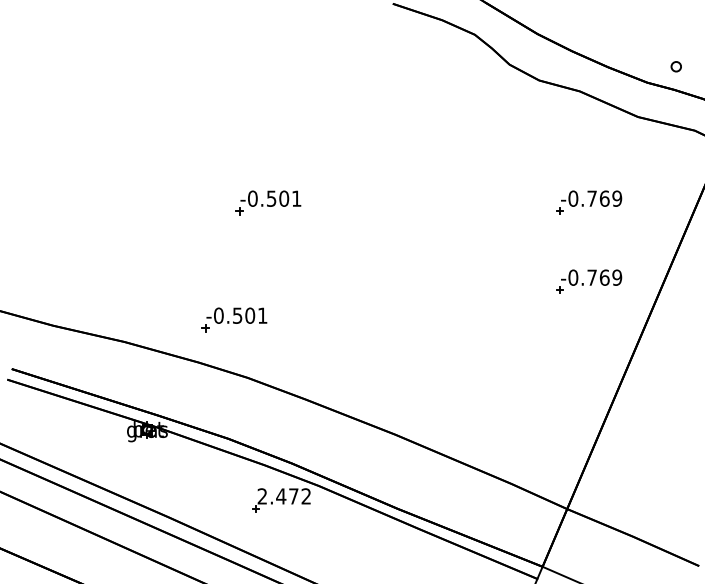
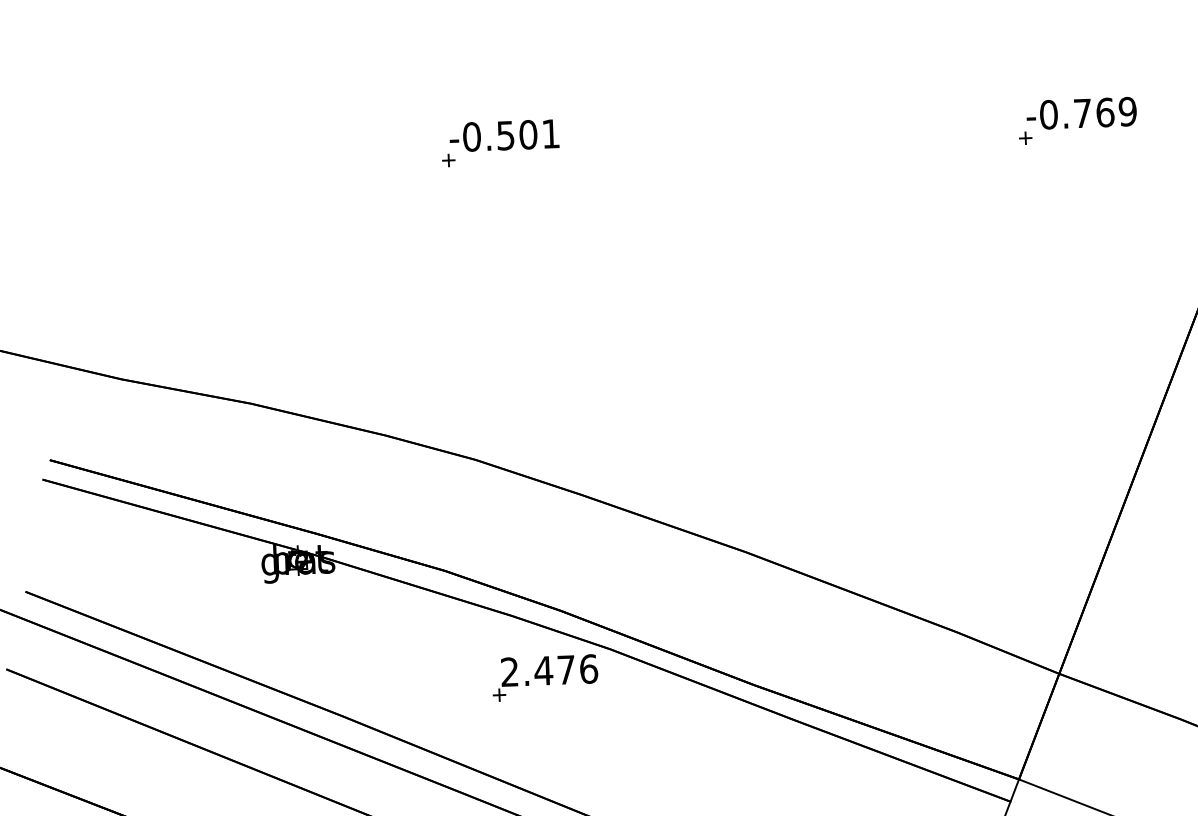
part: (589, 281) -> (1083, 262), removed
part: (234, 319) -> (447, 355), removed
text: (306, 496) -> (589, 669), 2.472 -> 2.476

